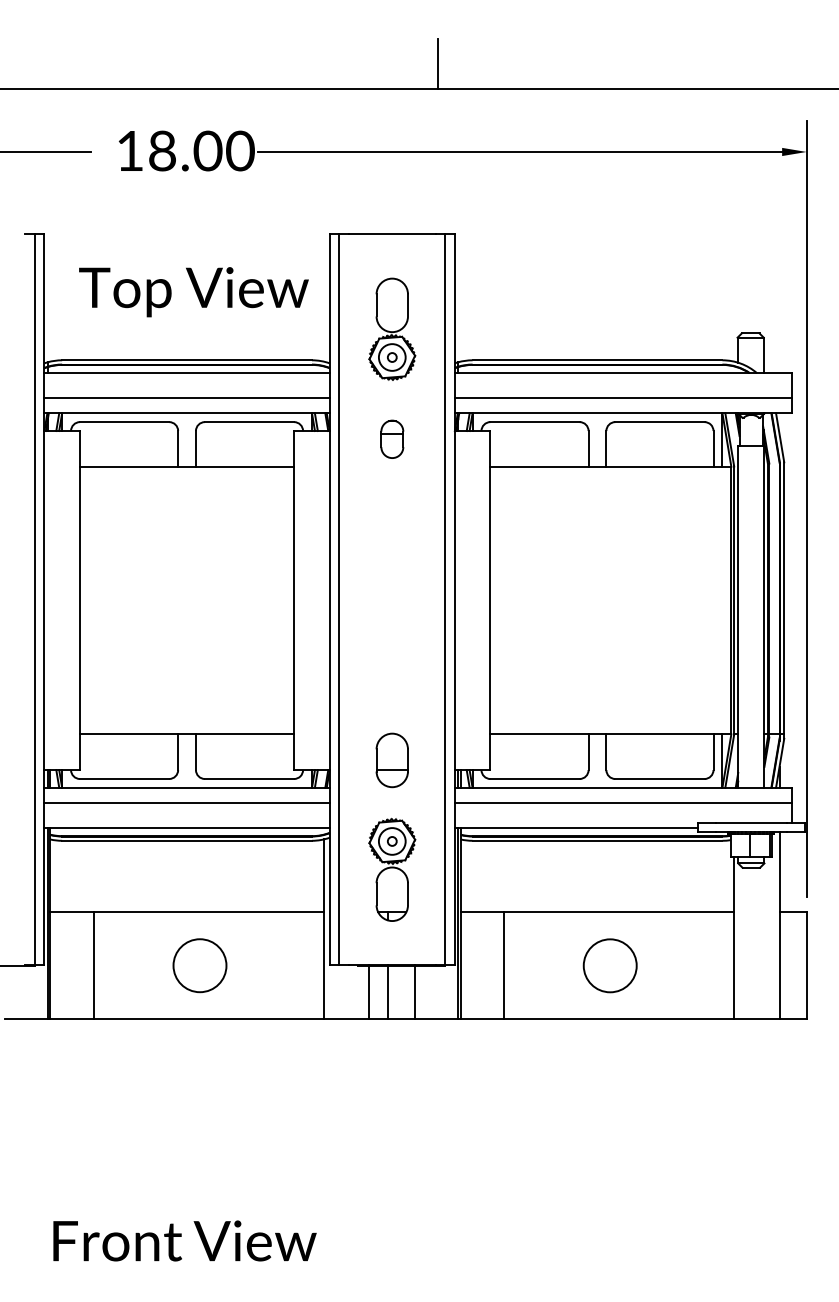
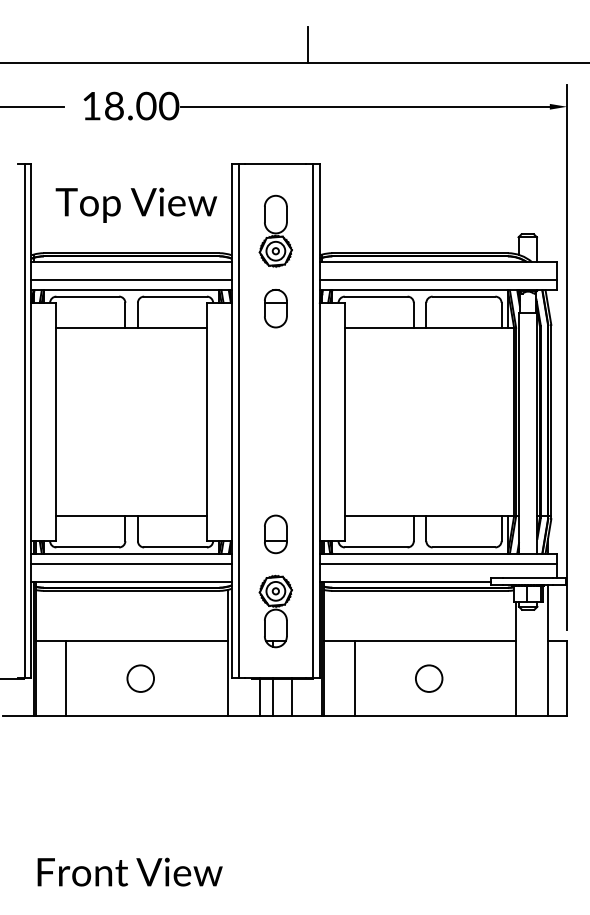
part: (391, 438) -> (275, 308), size x1.43
circle: (199, 965) -> (140, 678), size x0.71
circle: (610, 965) -> (429, 678), size x0.71

